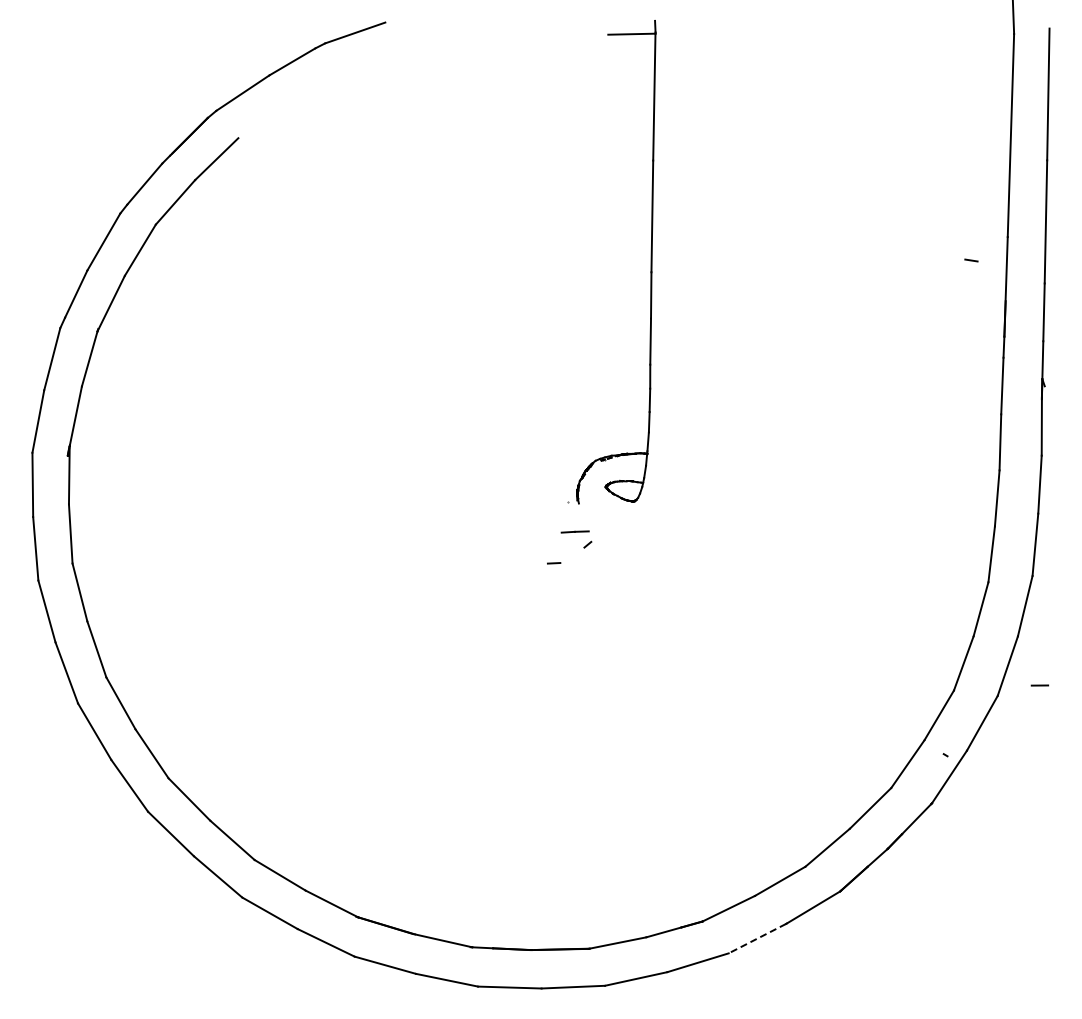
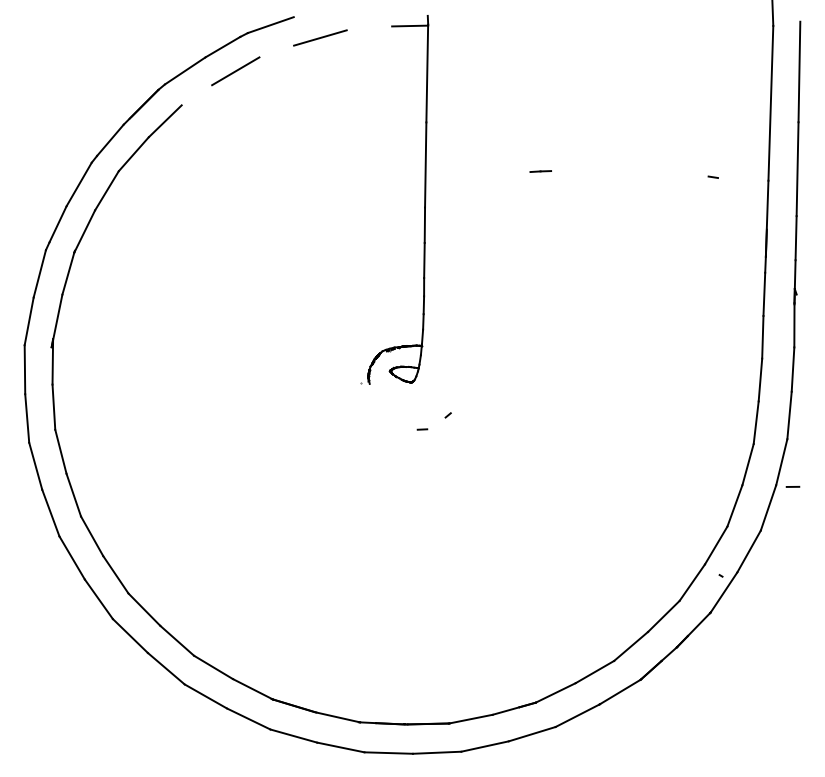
line: (419, 49) -> (319, 37), added
line: (309, 93) -> (235, 71), added
line: (971, 260) -> (713, 177), moved
part: (650, 262) -> (424, 200), moved
line: (574, 531) -> (540, 171), moved
line: (1039, 685) -> (792, 486), moved
line: (756, 938) -> (576, 715), dashed -> solid

